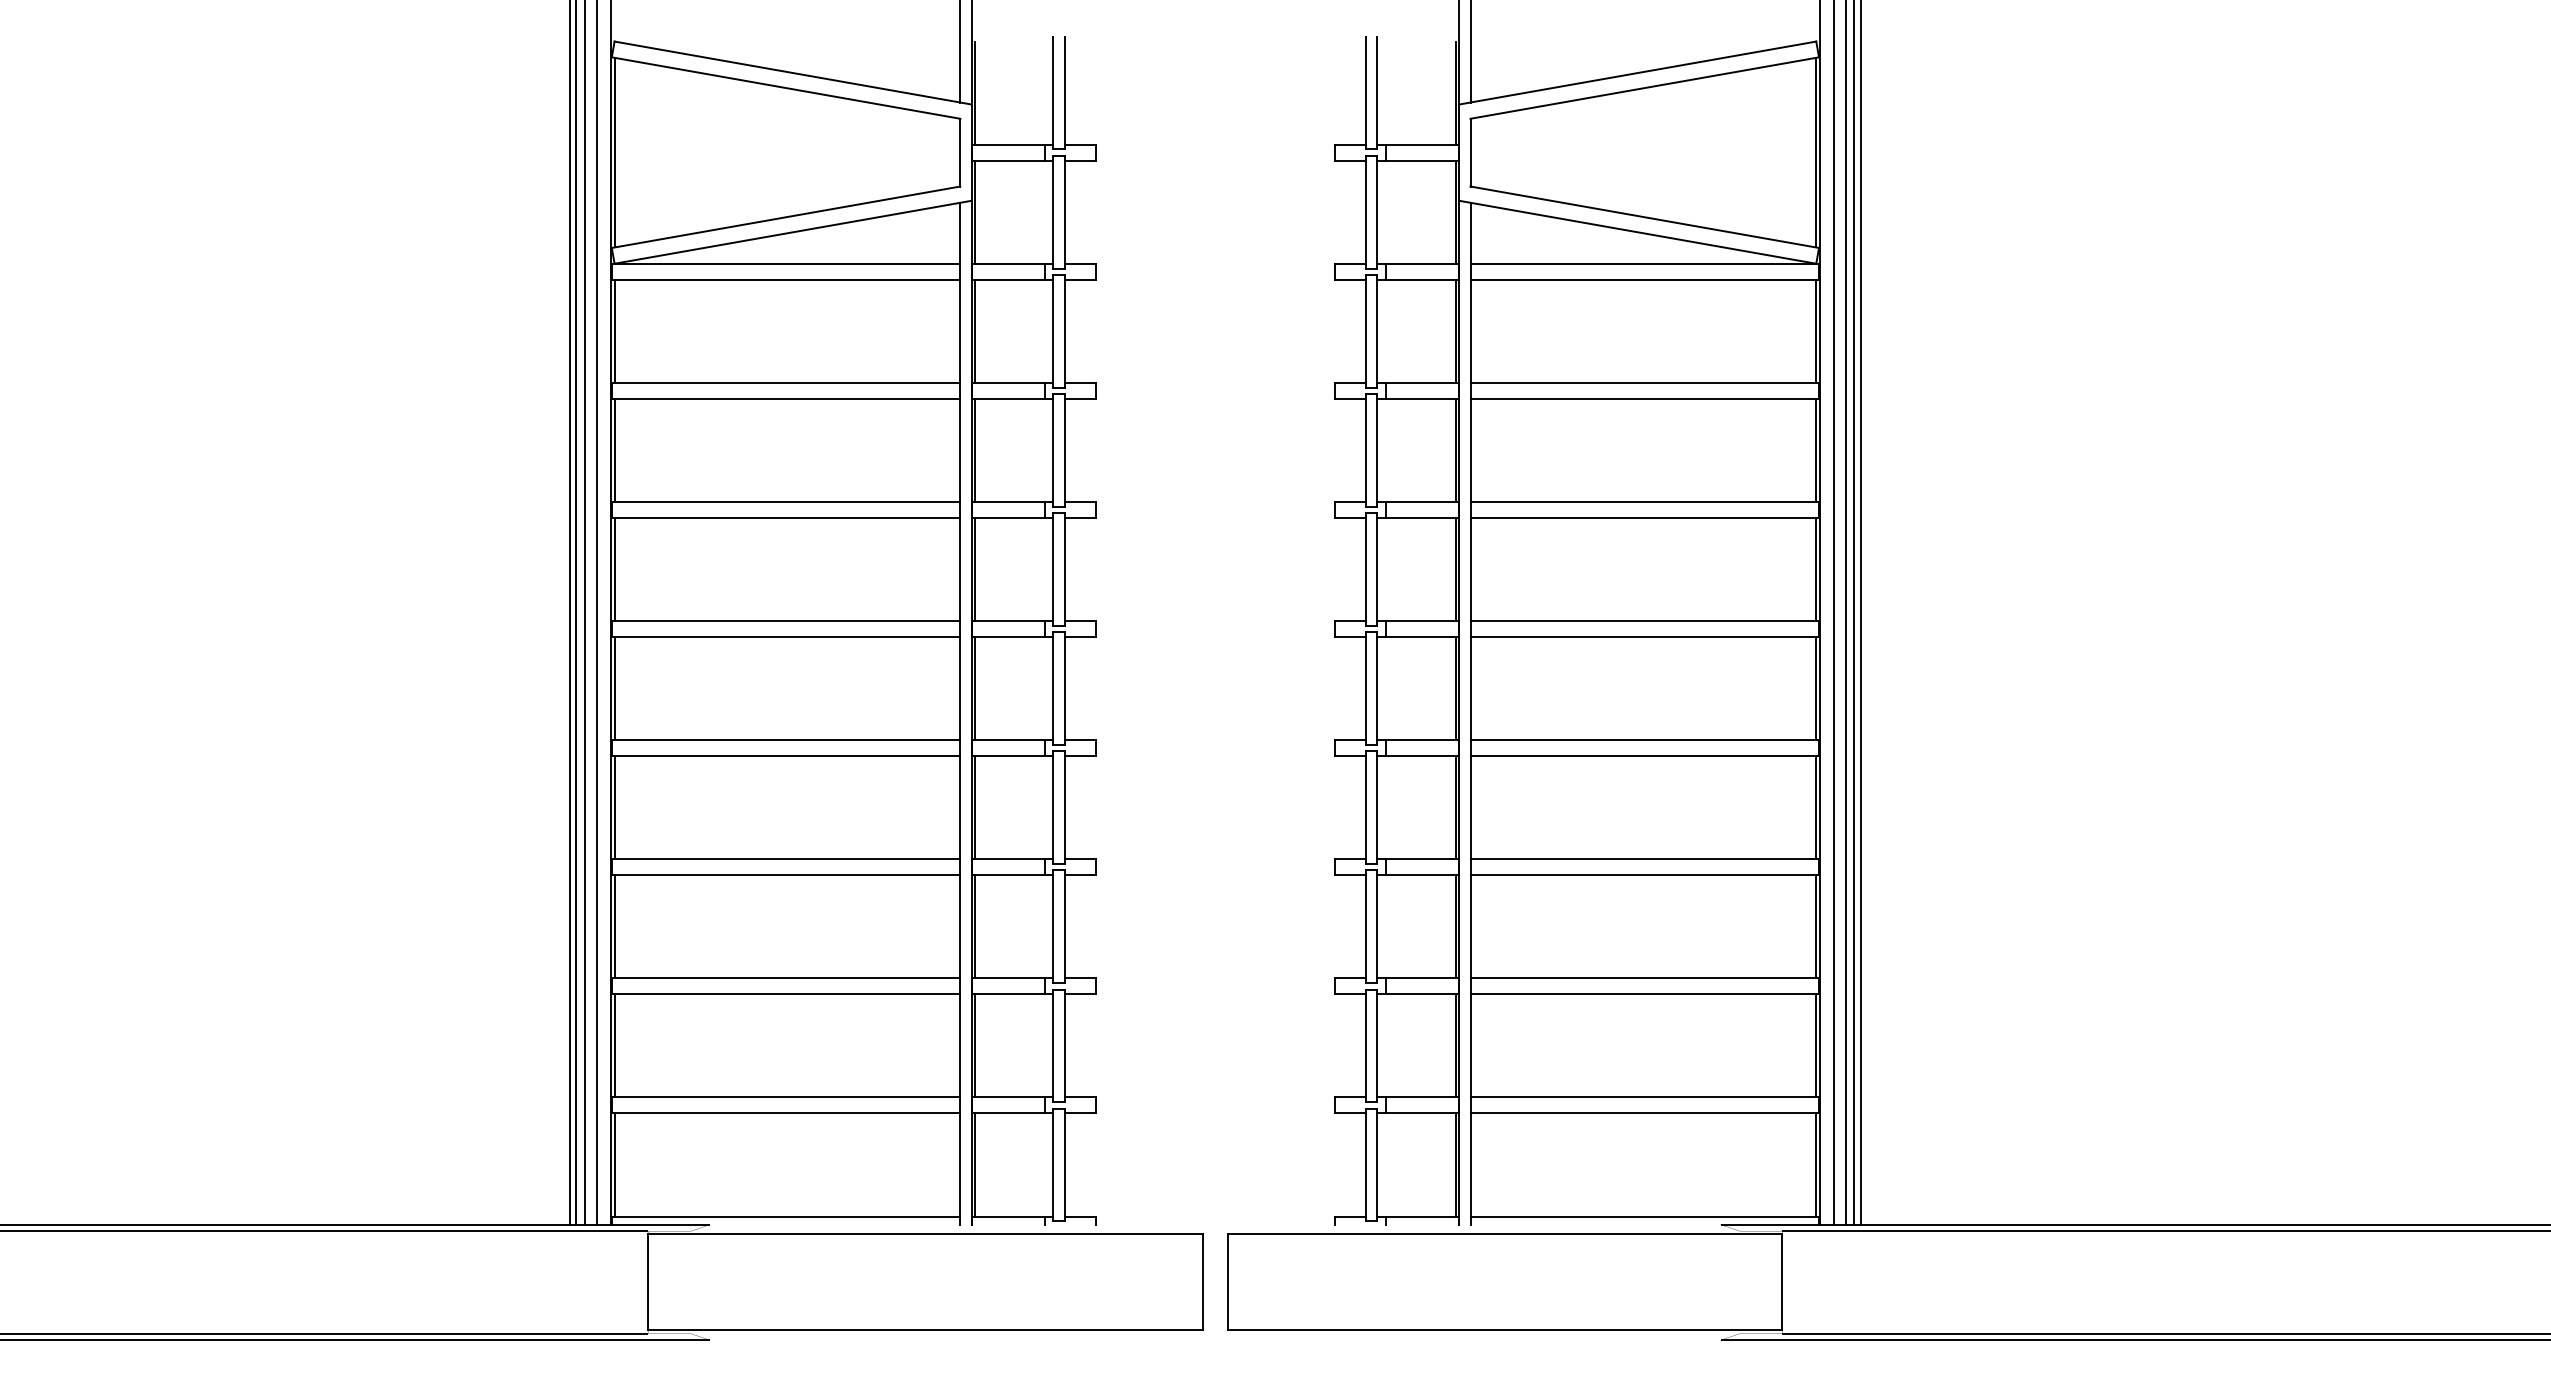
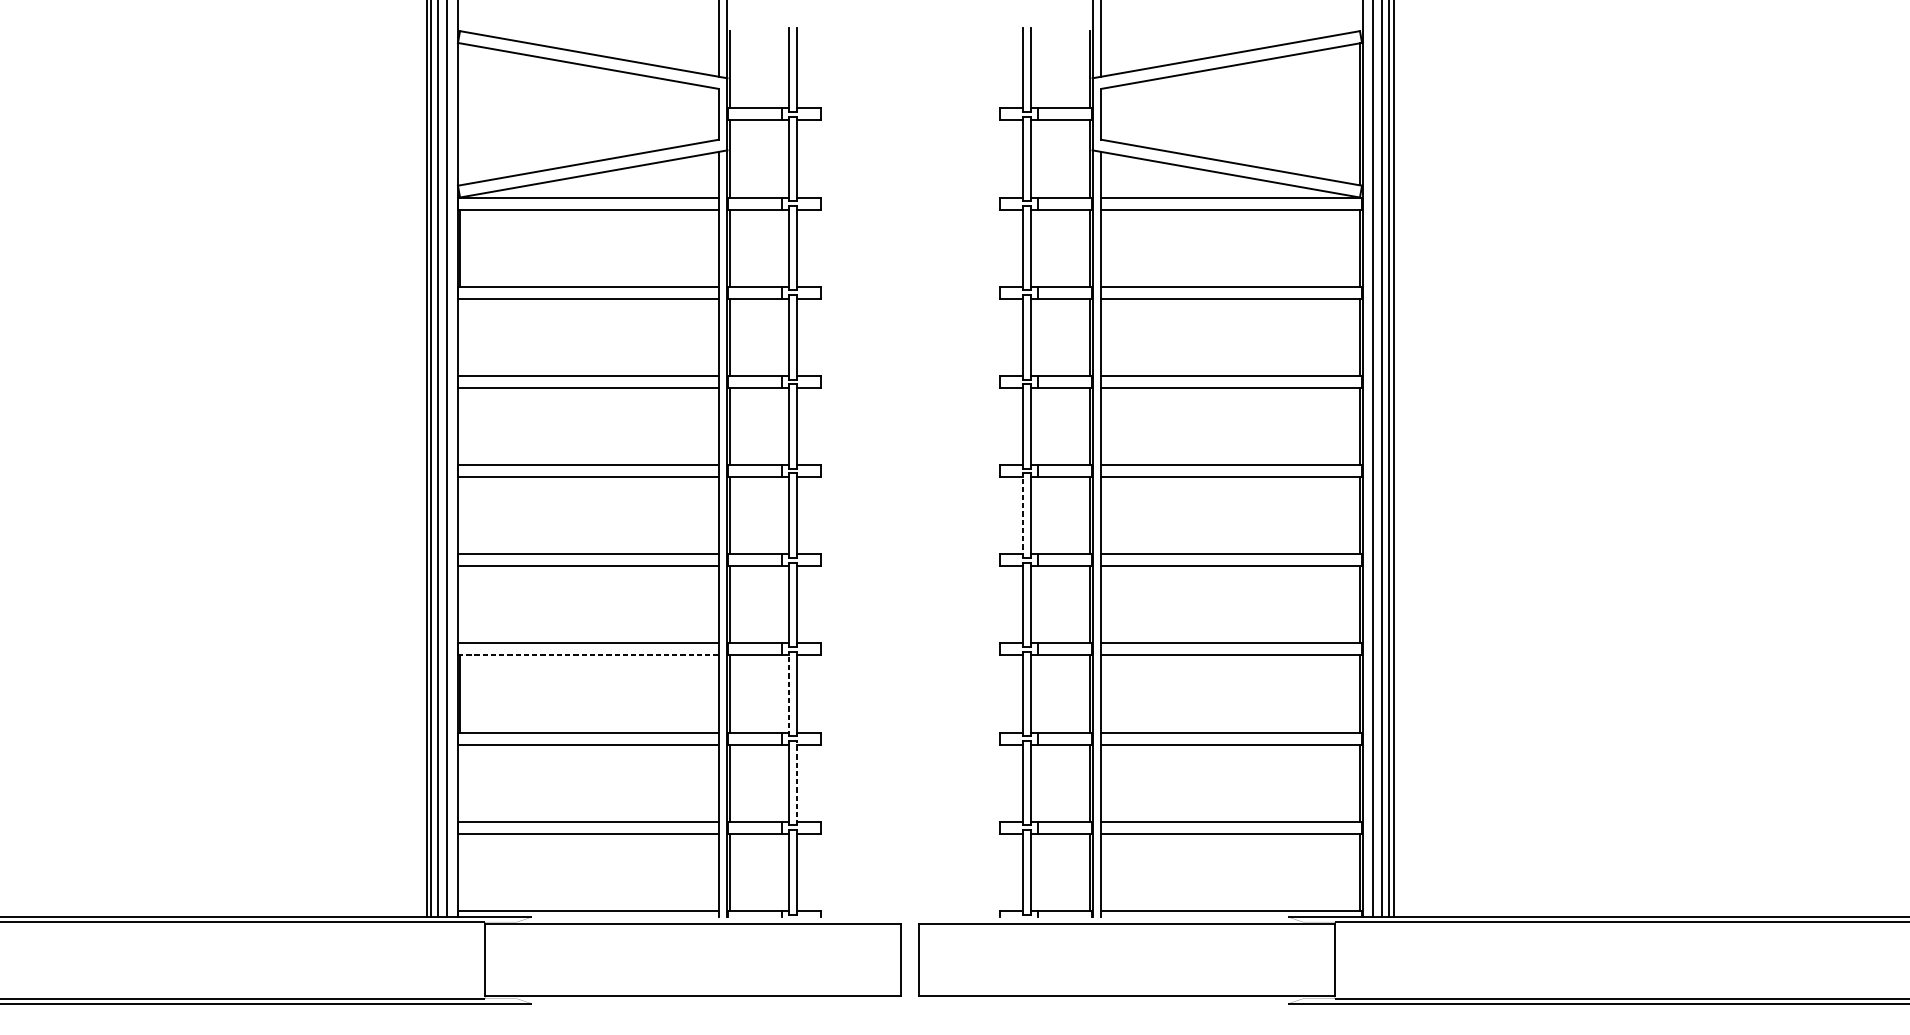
line: (614, 152) -> (459, 114), removed
line: (614, 449) -> (459, 336), removed
line: (614, 569) -> (459, 426), removed
line: (614, 688) -> (459, 515), removed
line: (1365, 688) -> (1022, 515), solid -> dashed
line: (614, 807) -> (459, 604), removed
line: (786, 875) -> (588, 655), solid -> dashed
line: (1053, 926) -> (788, 693), solid -> dashed
line: (614, 1045) -> (459, 782), removed
line: (1065, 1045) -> (797, 782), solid -> dashed
line: (614, 1164) -> (459, 872), removed

